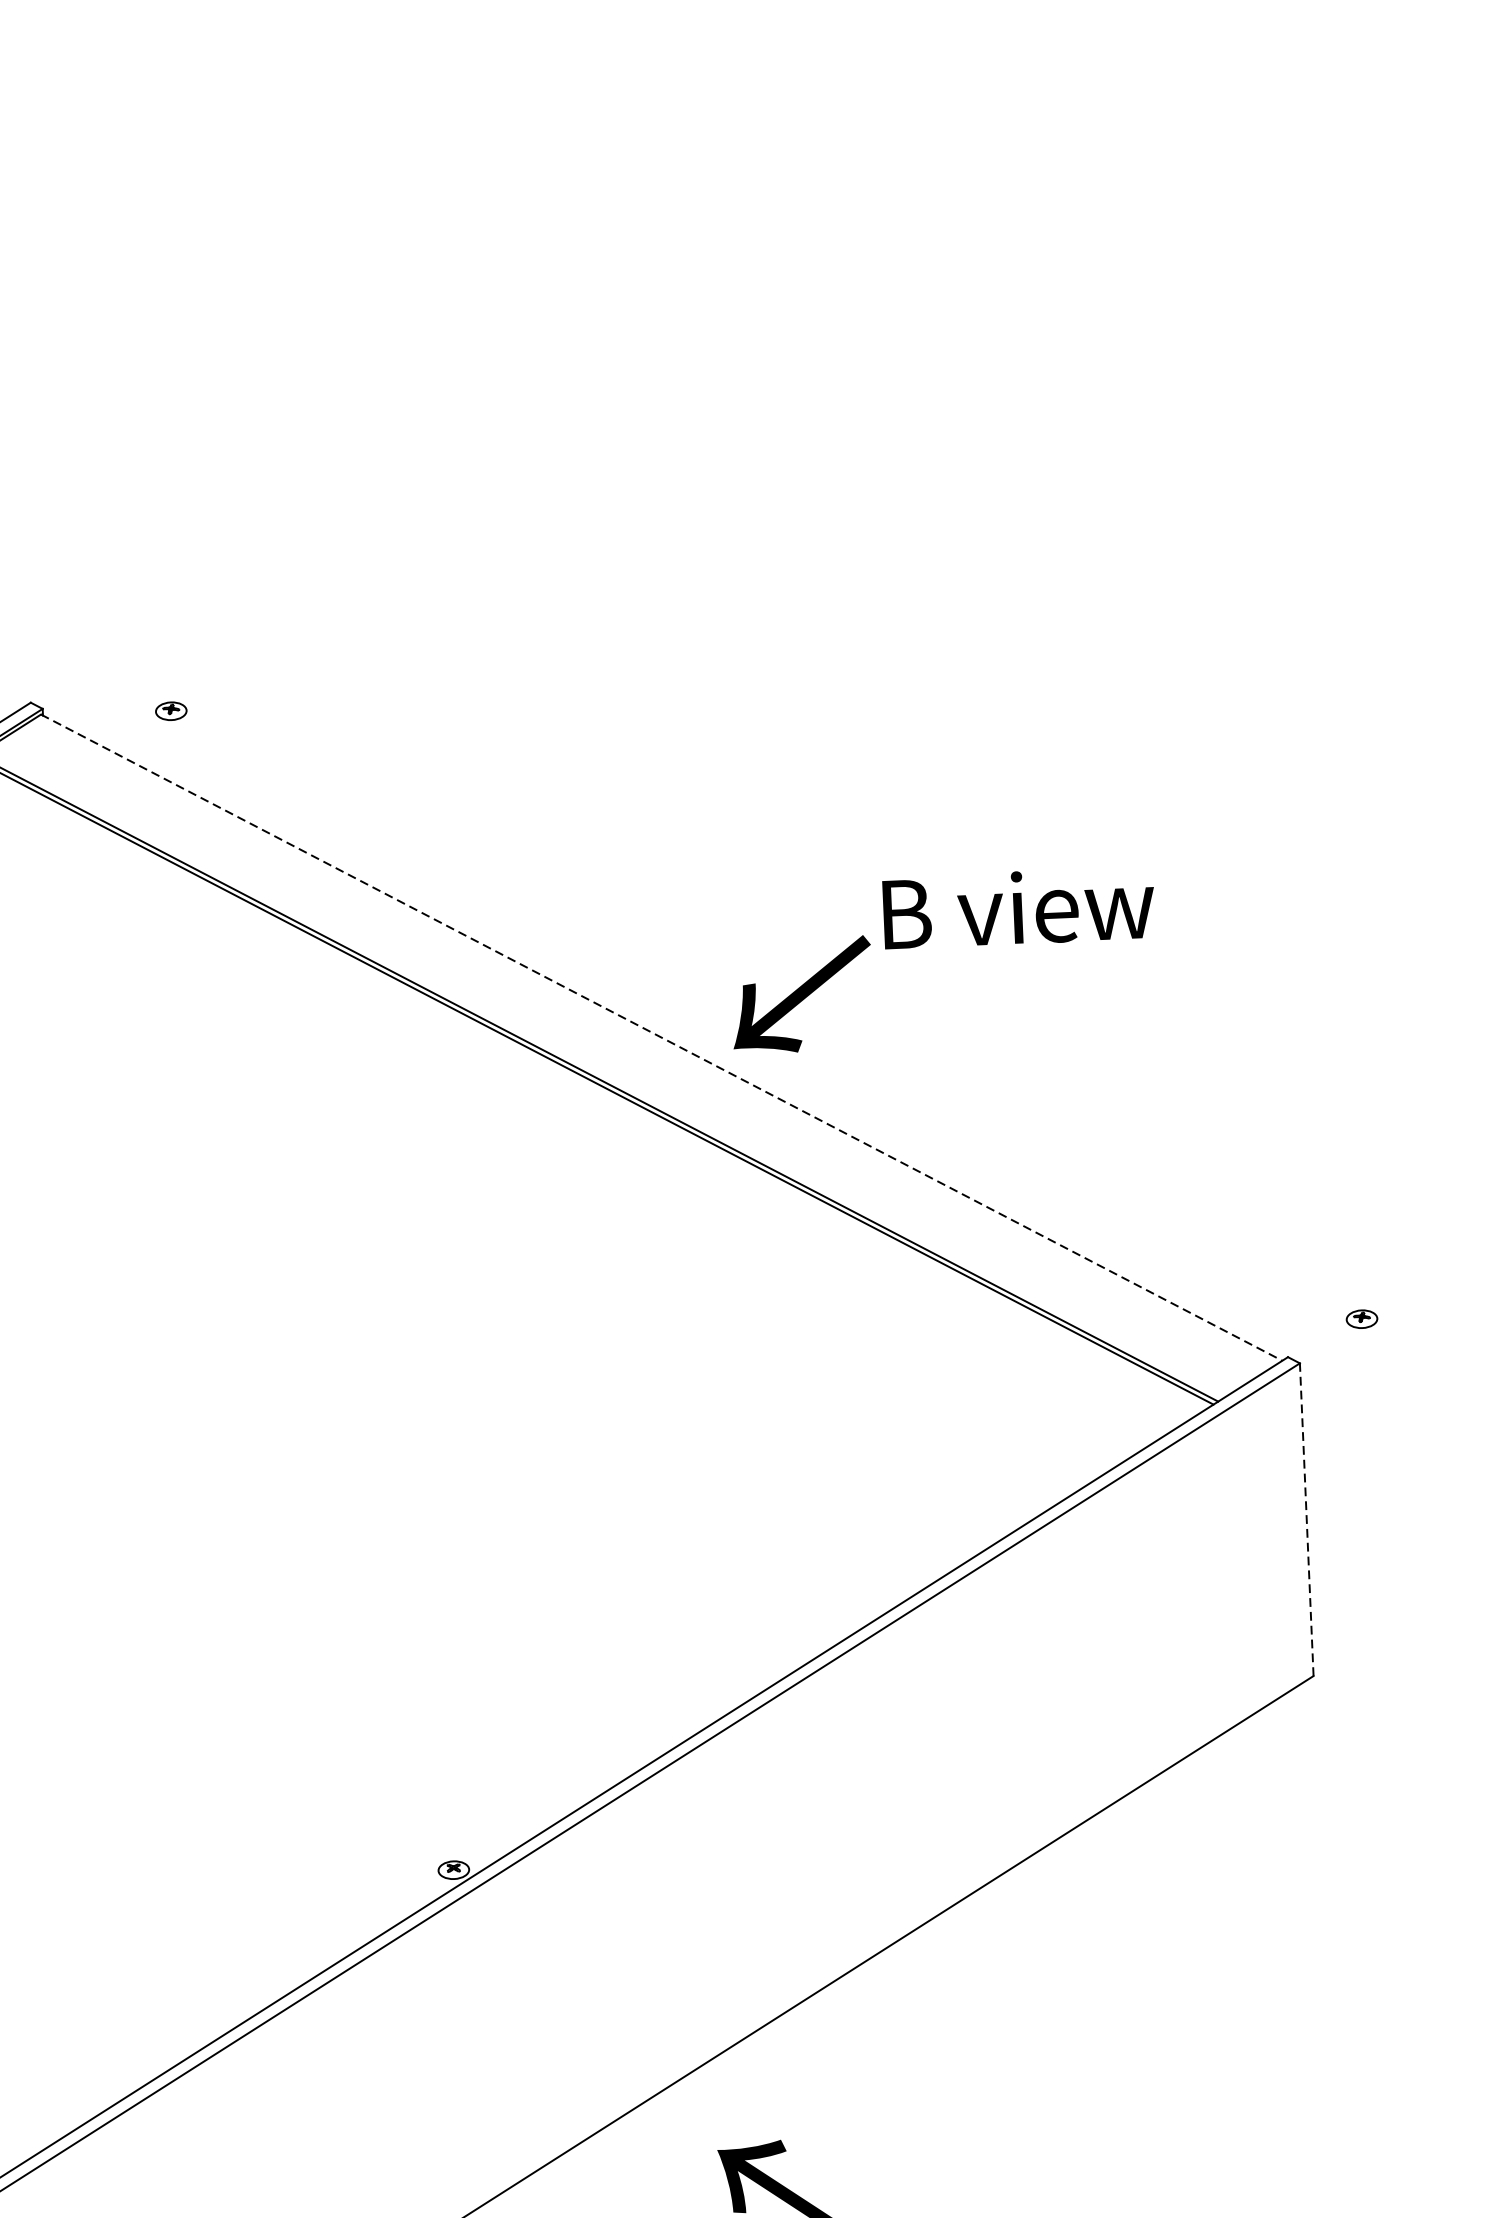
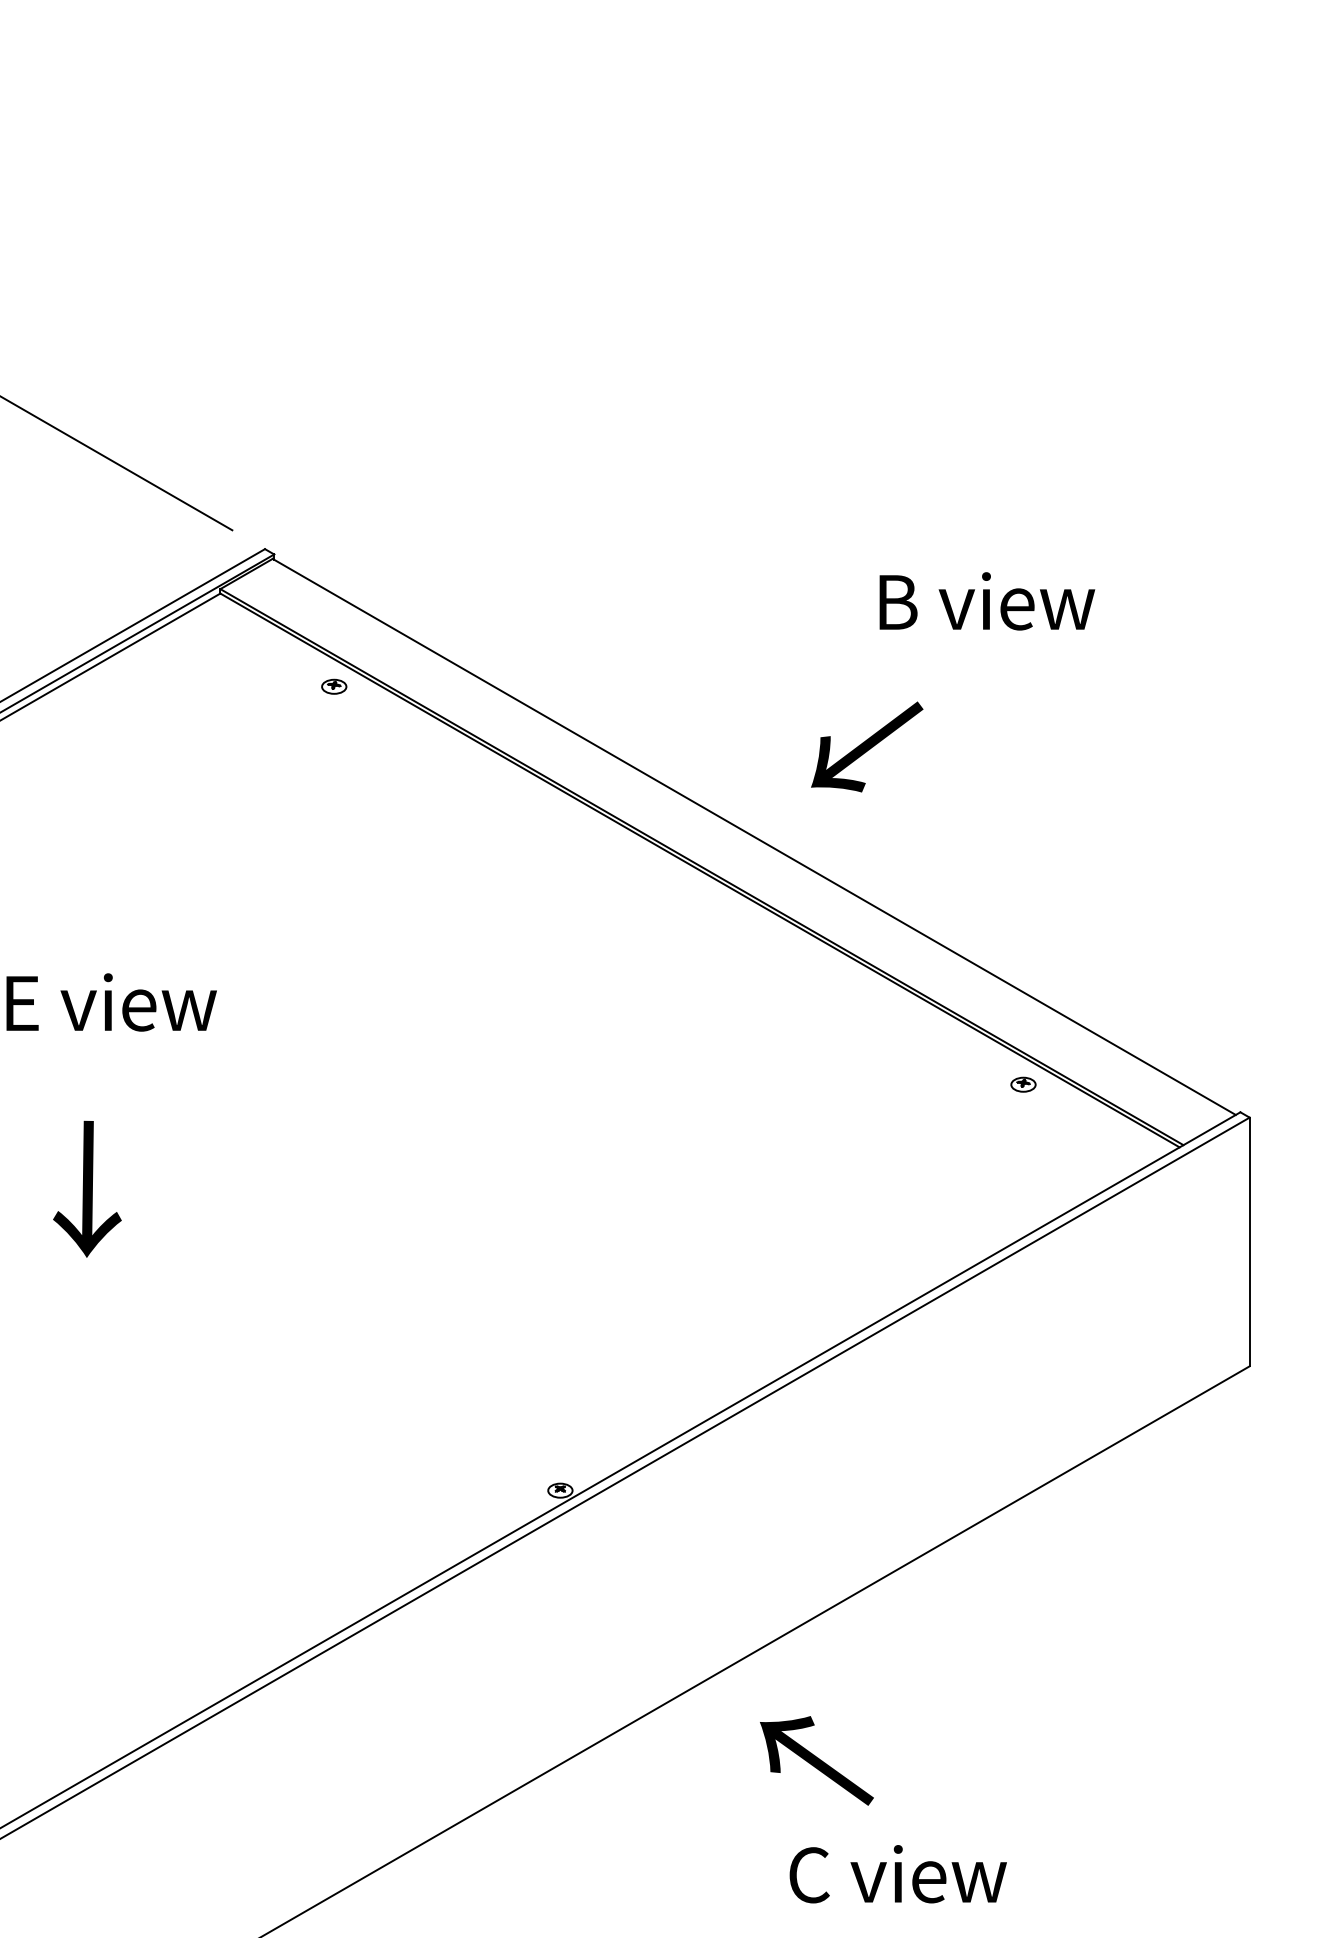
part: (171, 710) -> (334, 686), moved
text: (1019, 908) -> (987, 601), moved
text: (802, 994) -> (867, 746), moved
line: (662, 1038) -> (754, 837), dashed -> solid
part: (1362, 1318) -> (1023, 1084), moved
line: (1306, 1519) -> (1249, 1241), dashed -> solid

